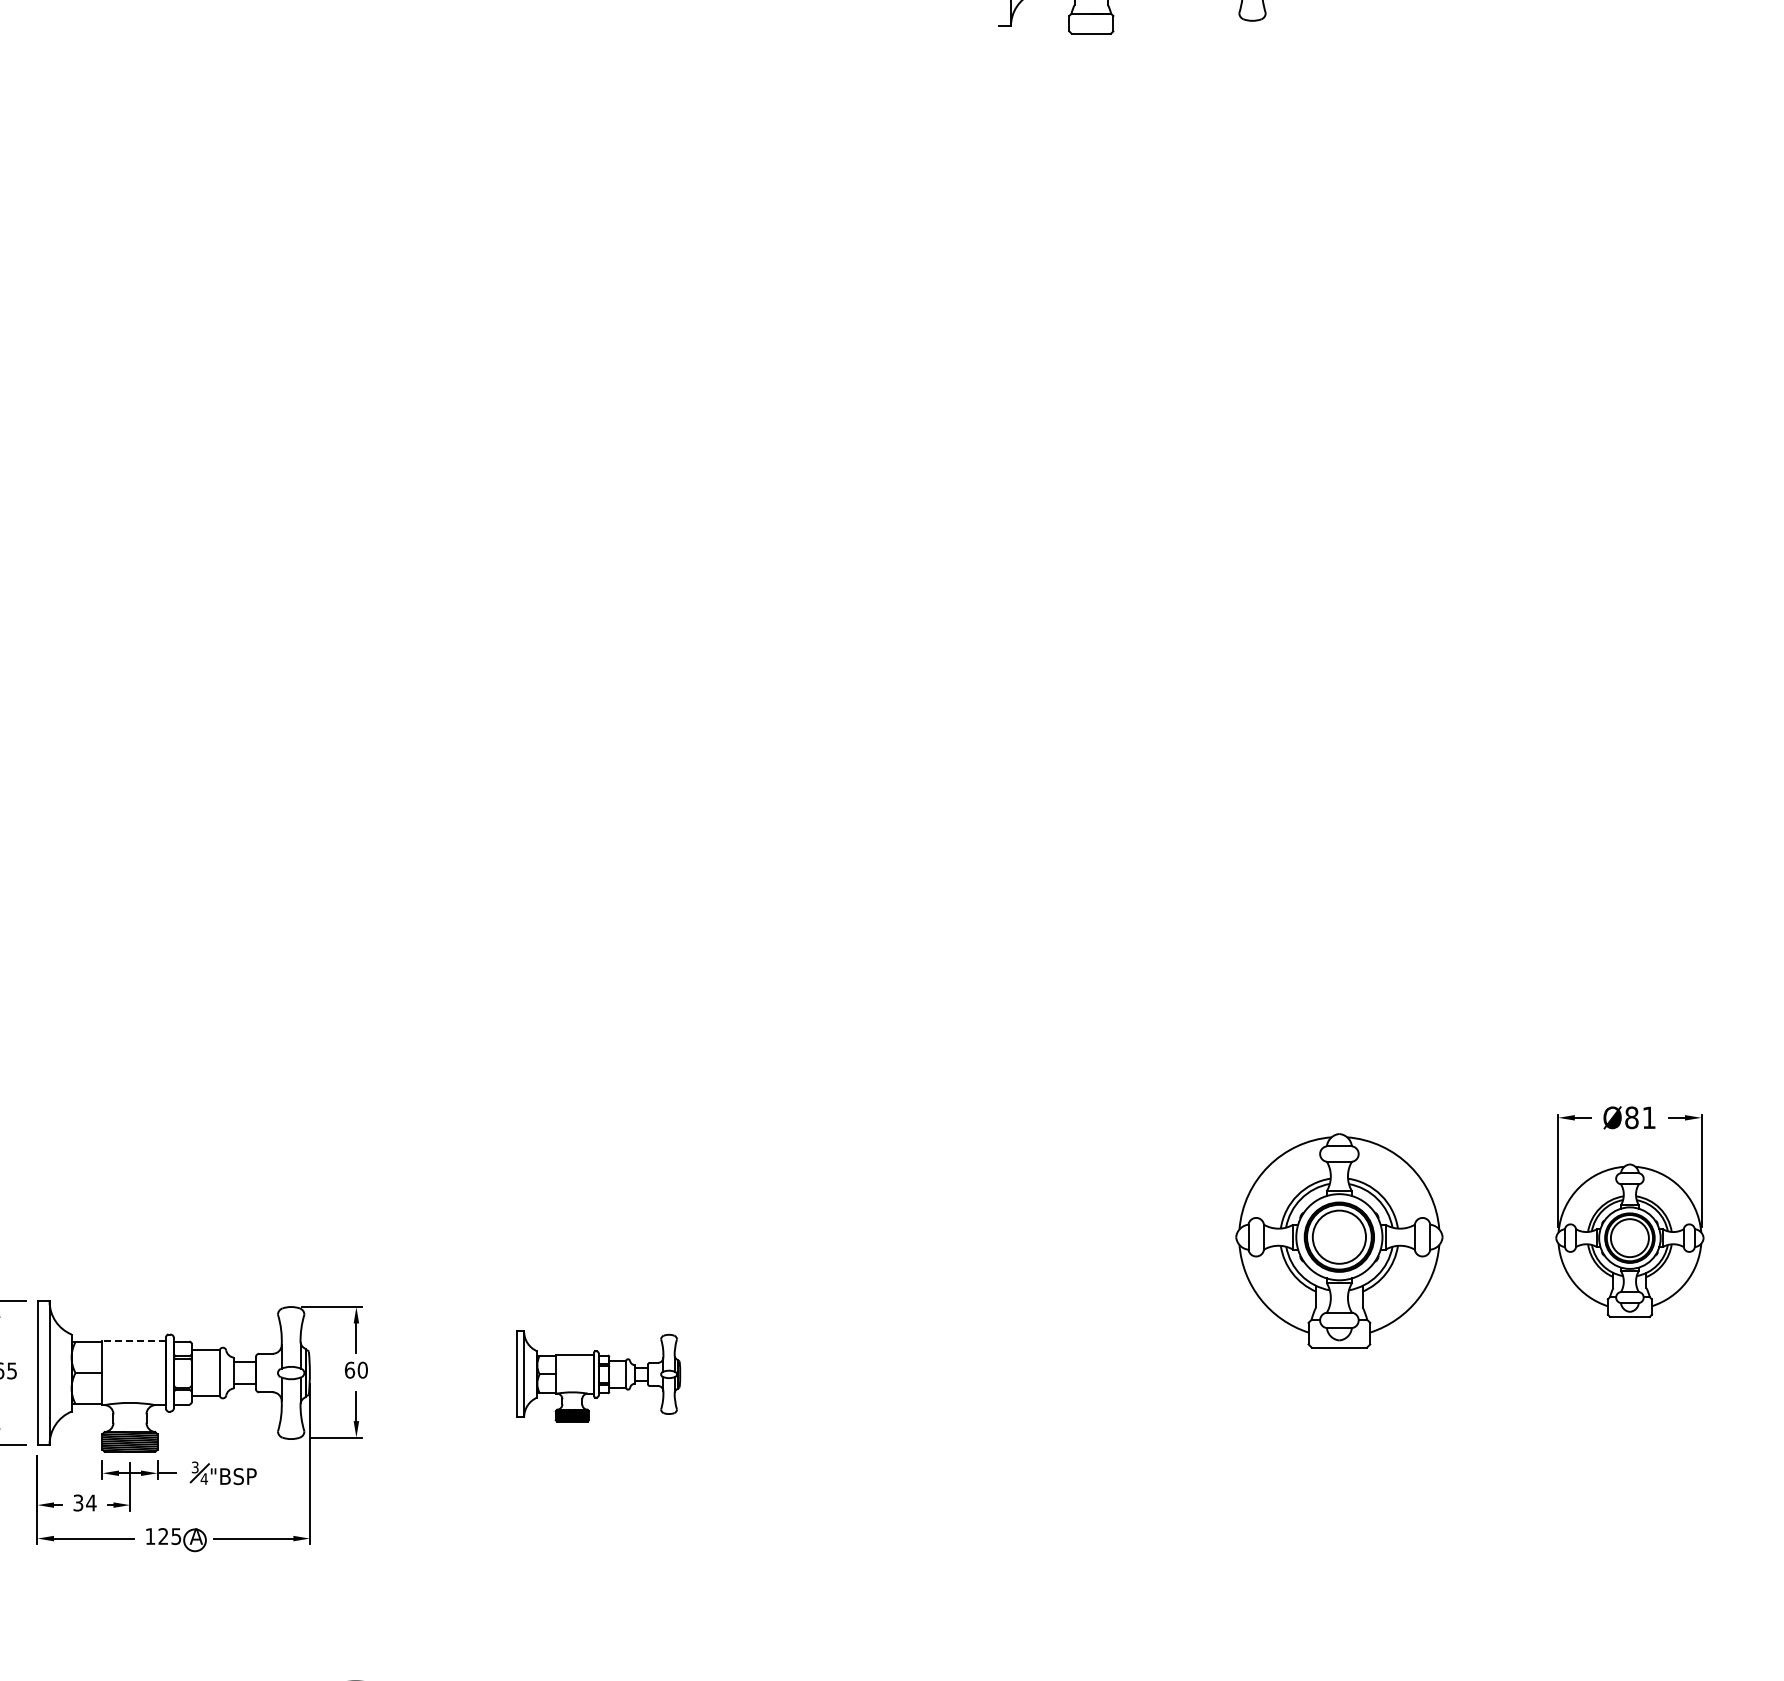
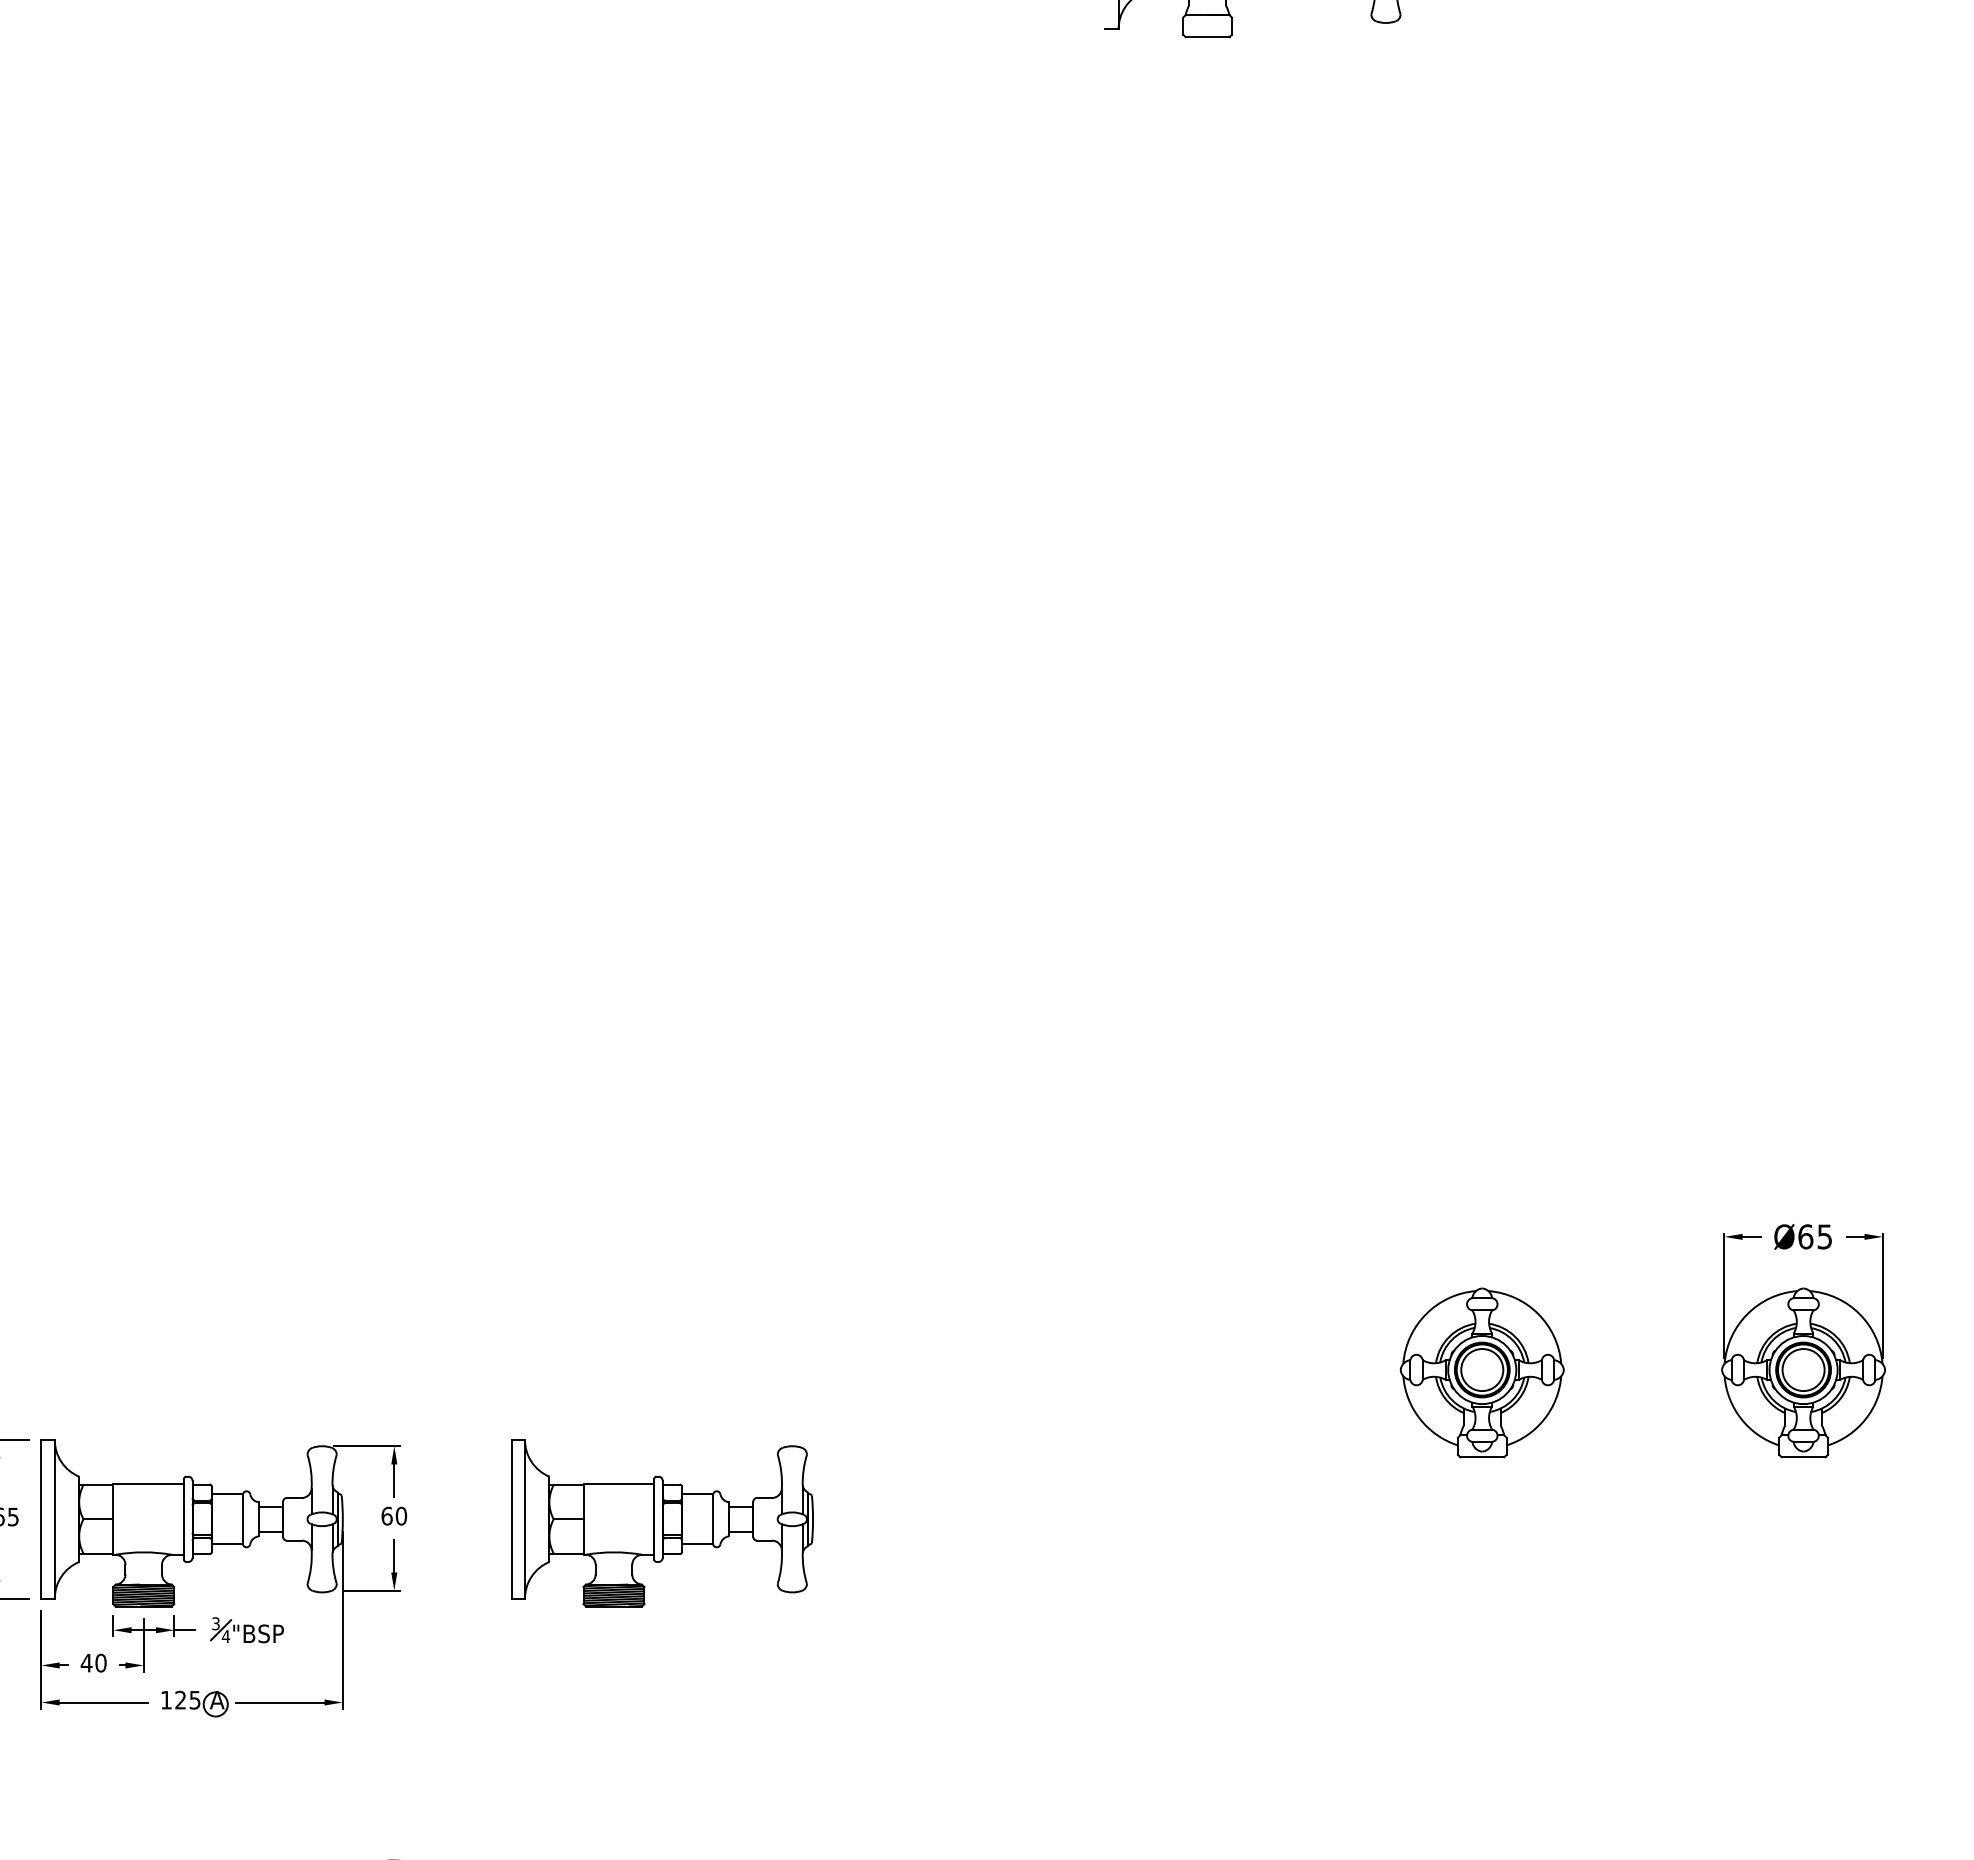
text: (1640, 1117) -> (1815, 1236), Ø81 -> Ø65
part: (1339, 1240) -> (1482, 1372), size x0.71
line: (134, 1341) -> (148, 1484), dashed -> solid
part: (598, 1376) -> (662, 1523), size x1.67
text: (84, 1502) -> (93, 1662), 34 -> 40

